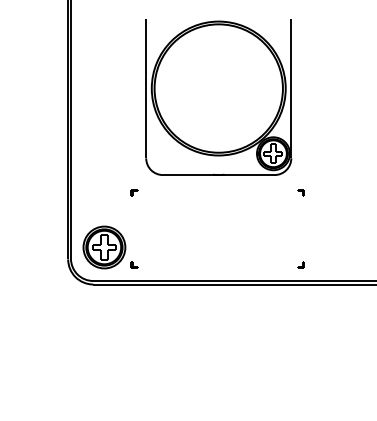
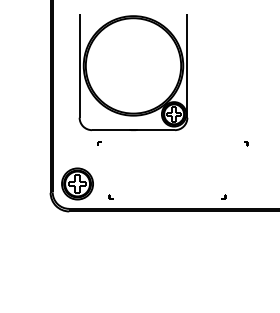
part: (218, 97) -> (133, 72), moved
part: (300, 192) -> (245, 143), moved
part: (134, 264) -> (111, 196), moved

